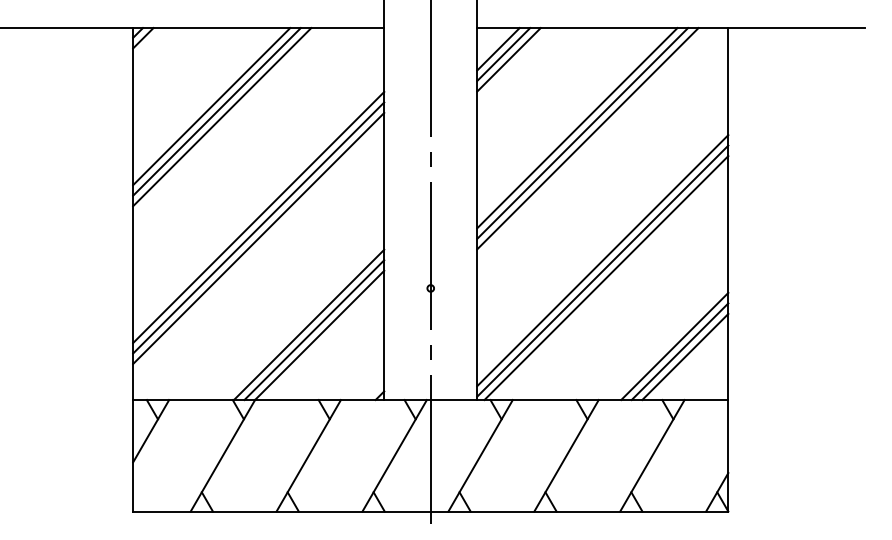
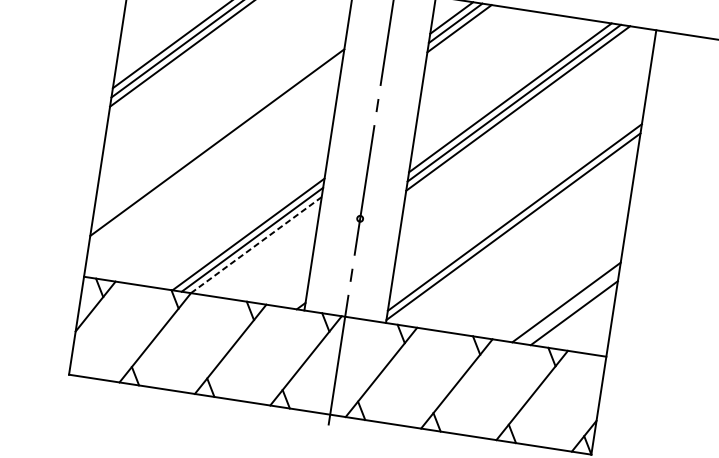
line: (258, 217) -> (218, 133), removed
line: (258, 238) -> (215, 151), removed
line: (606, 278) -> (515, 233), removed
line: (320, 335) -> (257, 245), solid -> dashed
line: (679, 351) -> (570, 307), removed

